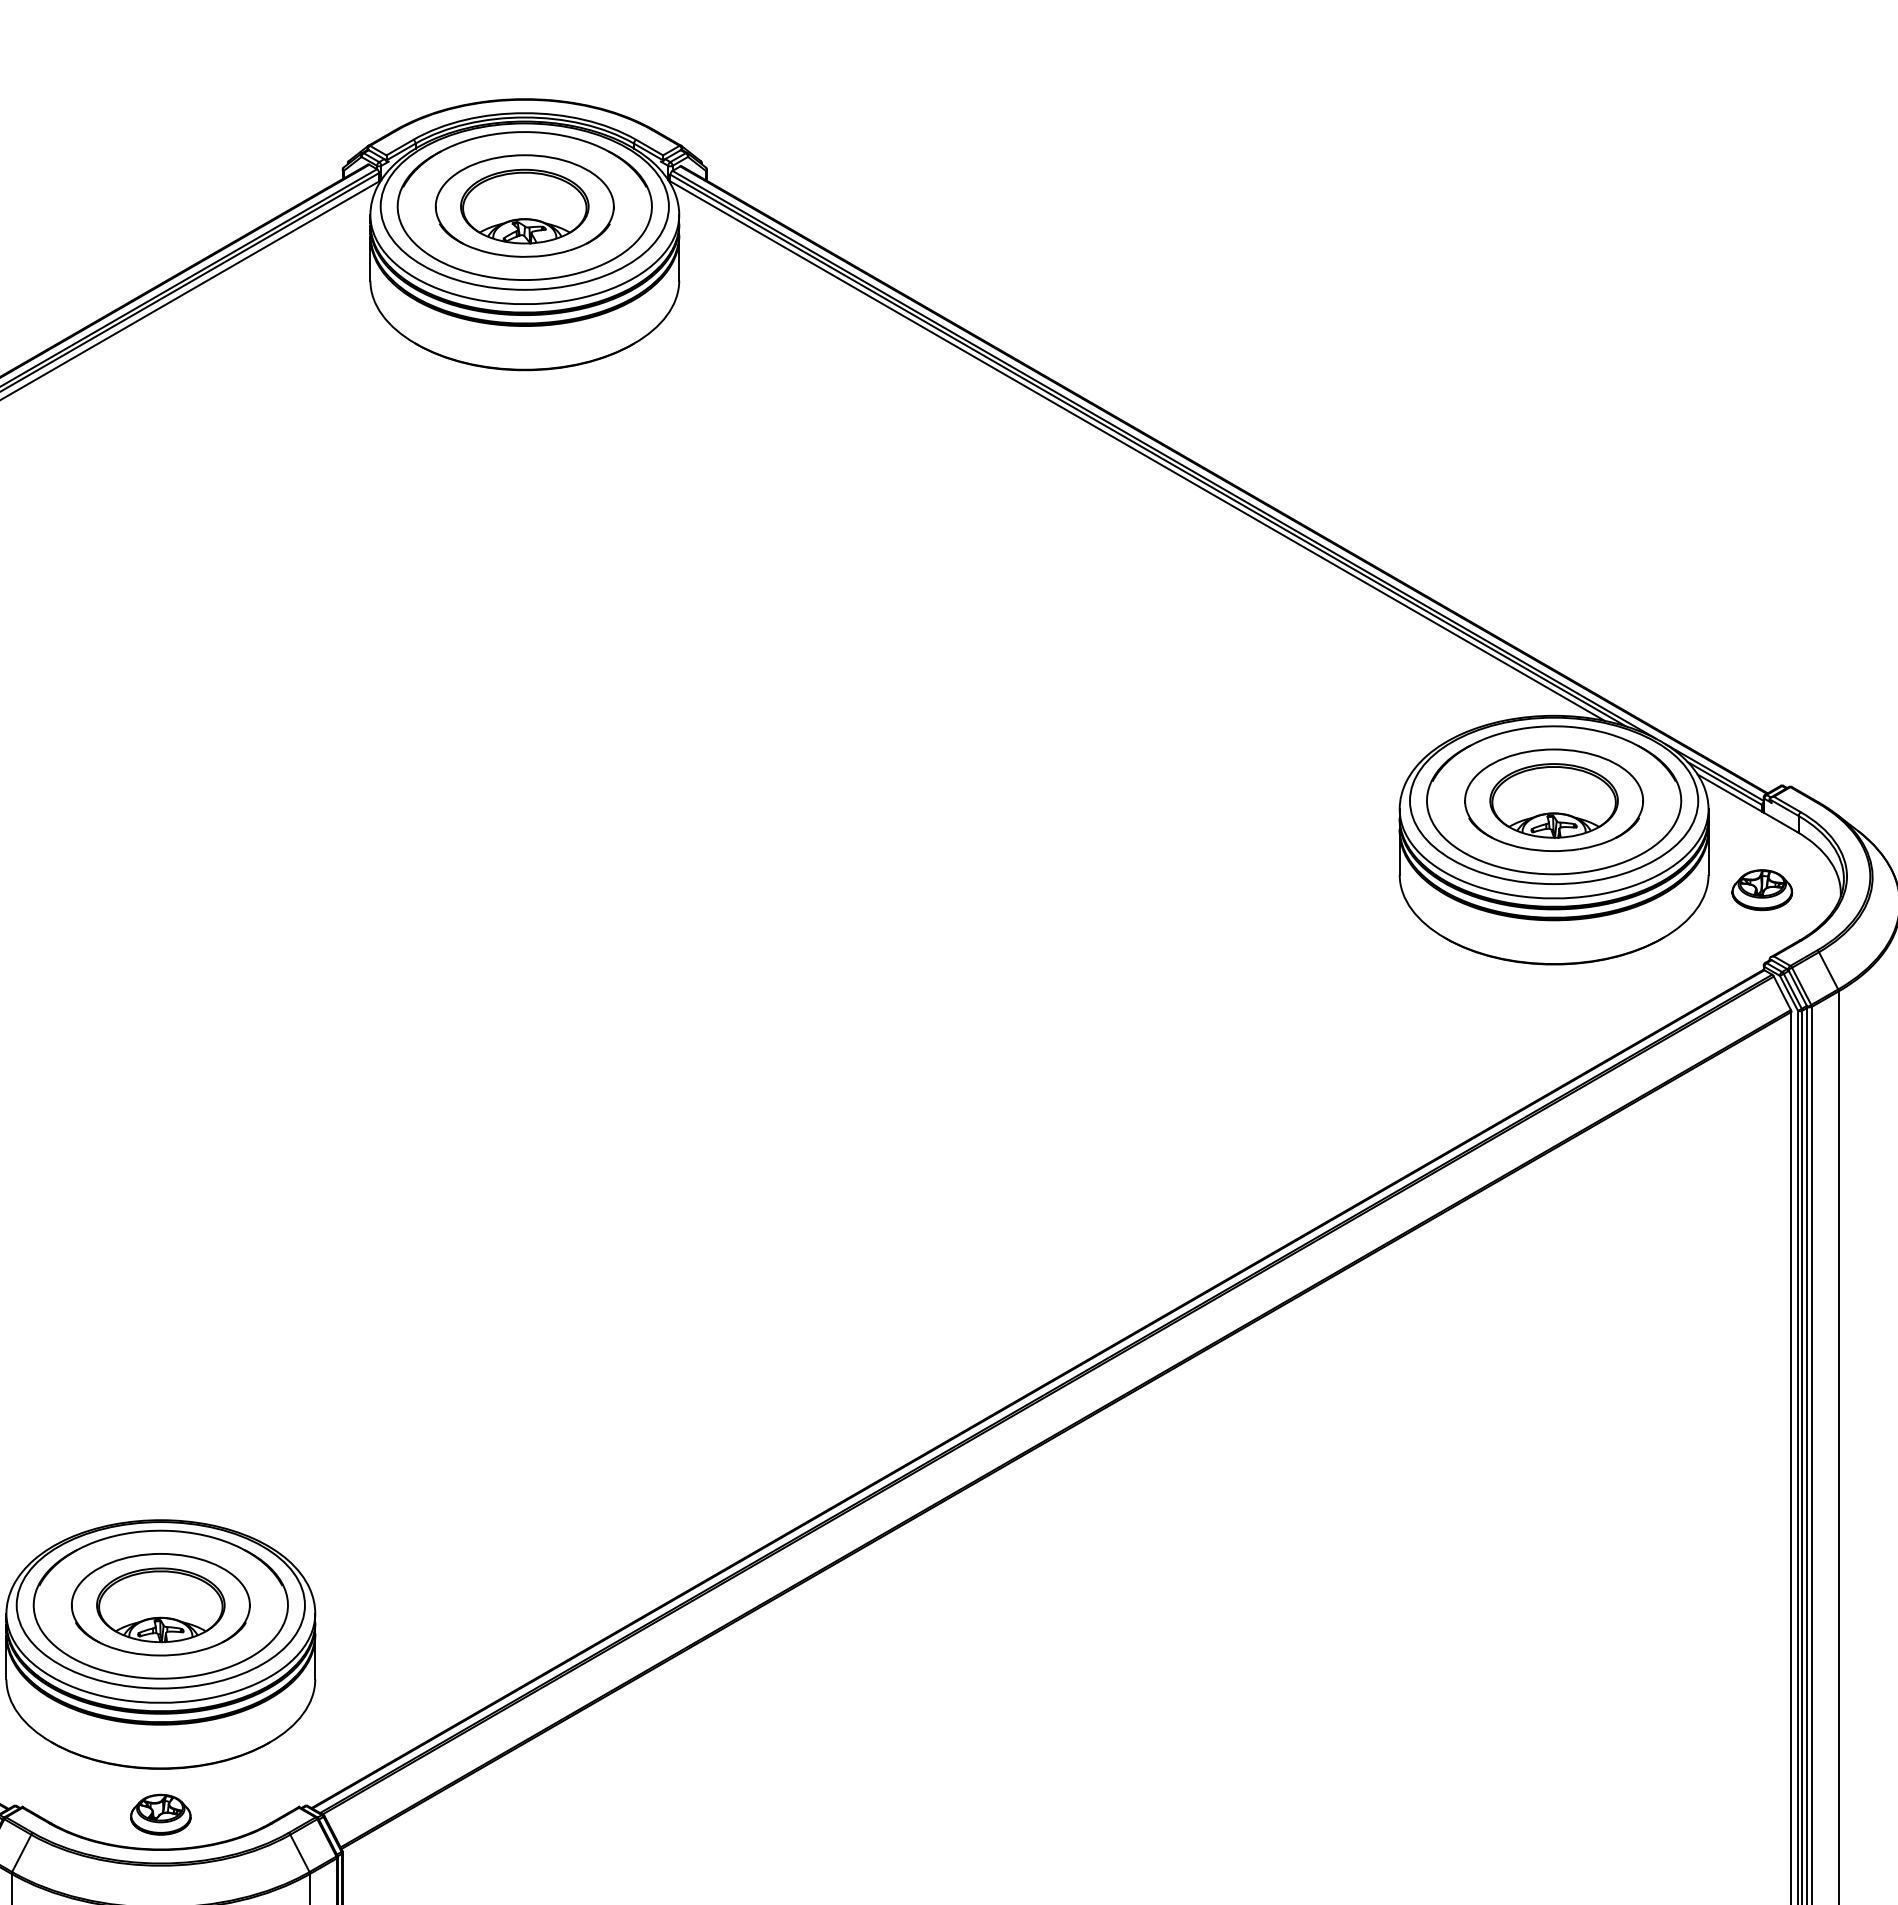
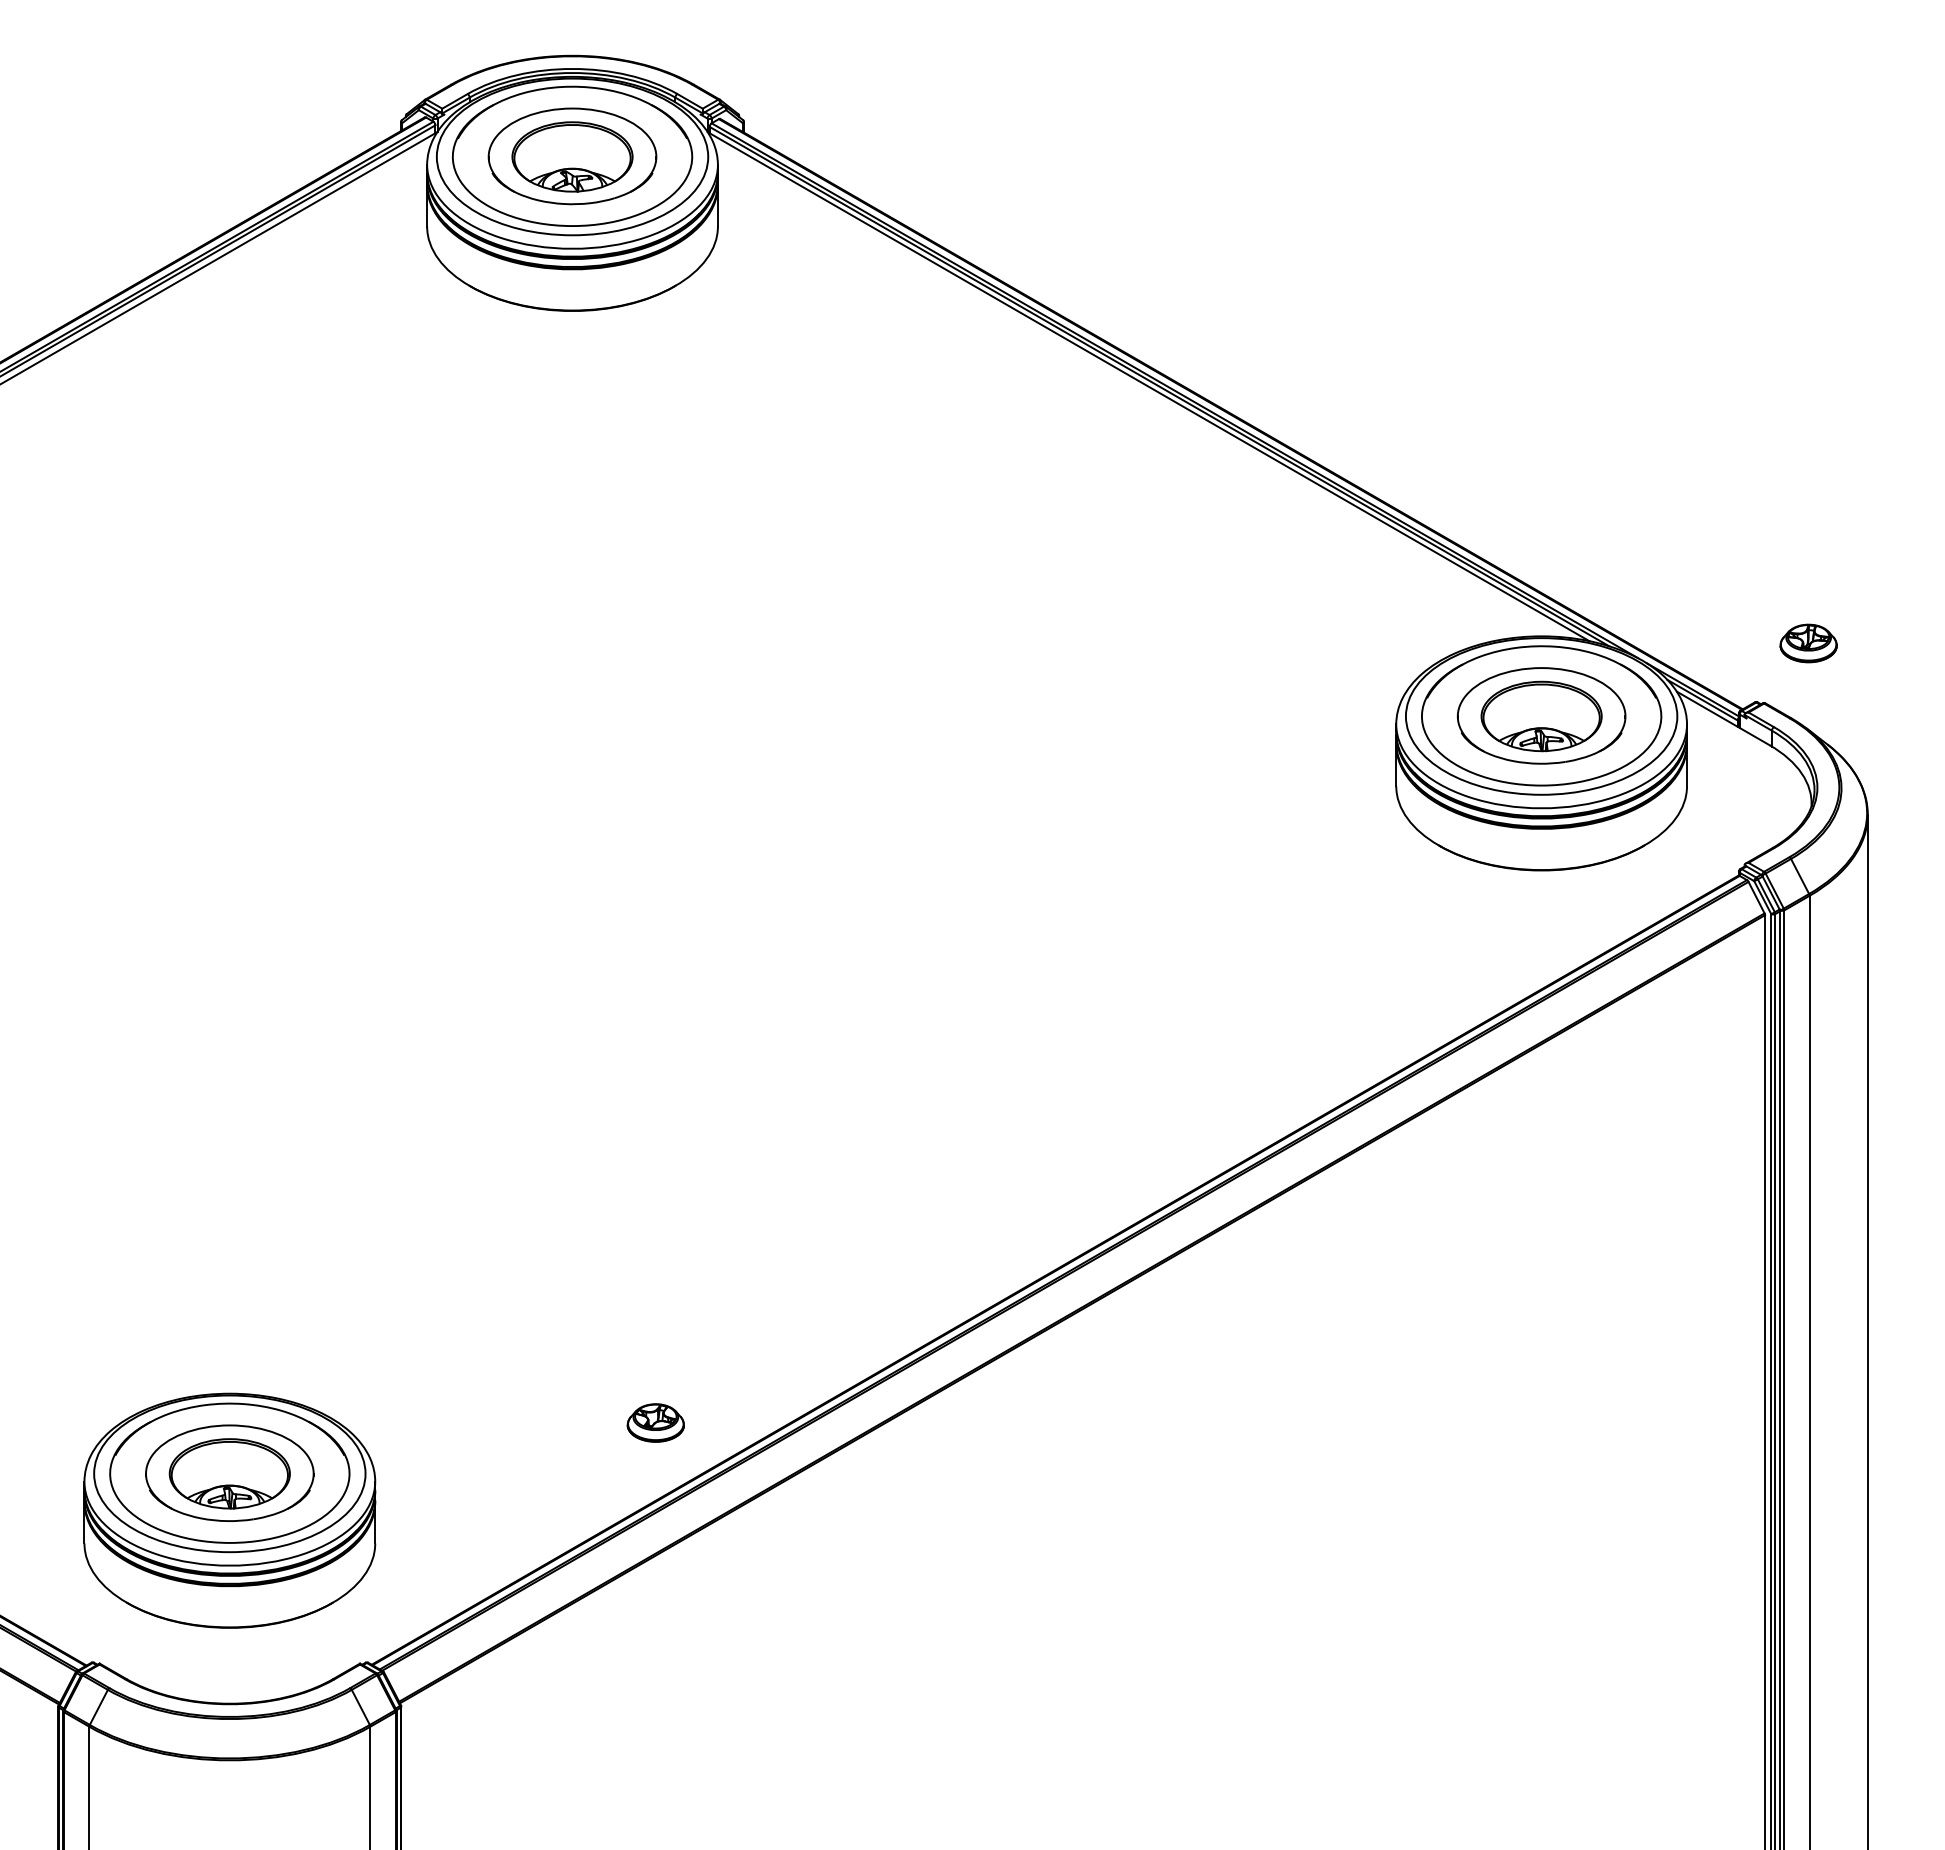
part: (1762, 890) -> (1808, 643), moved
part: (160, 1814) -> (655, 1422), moved

